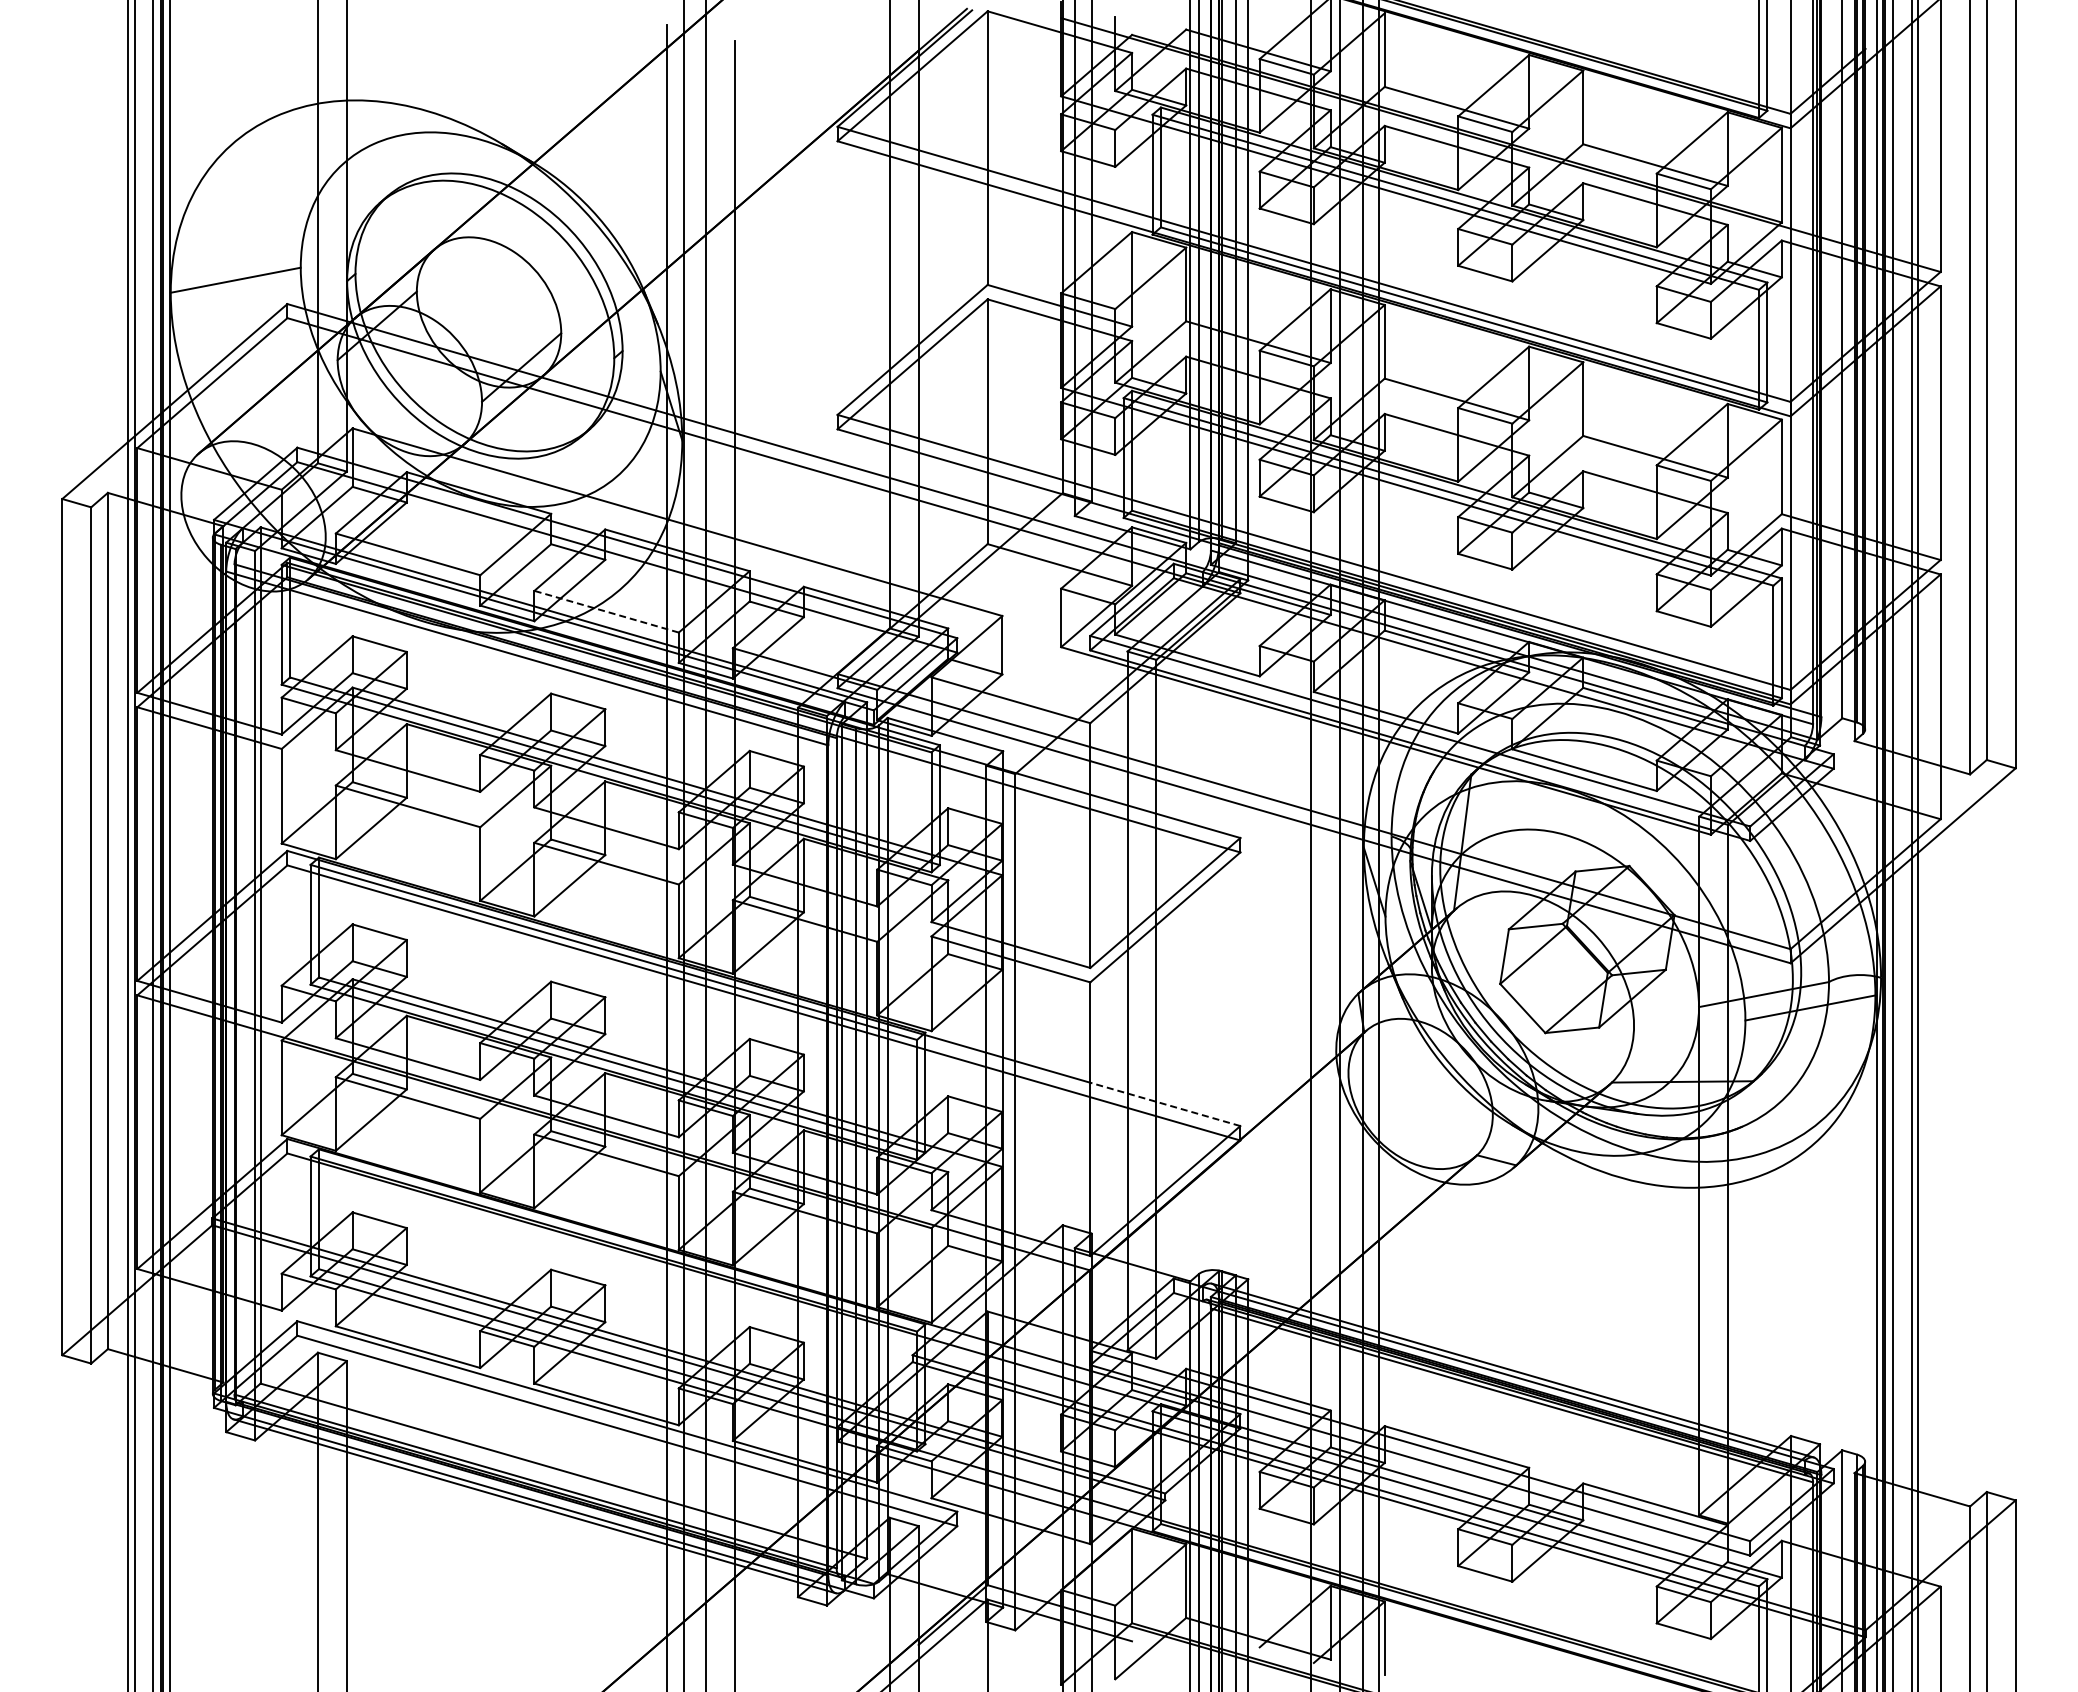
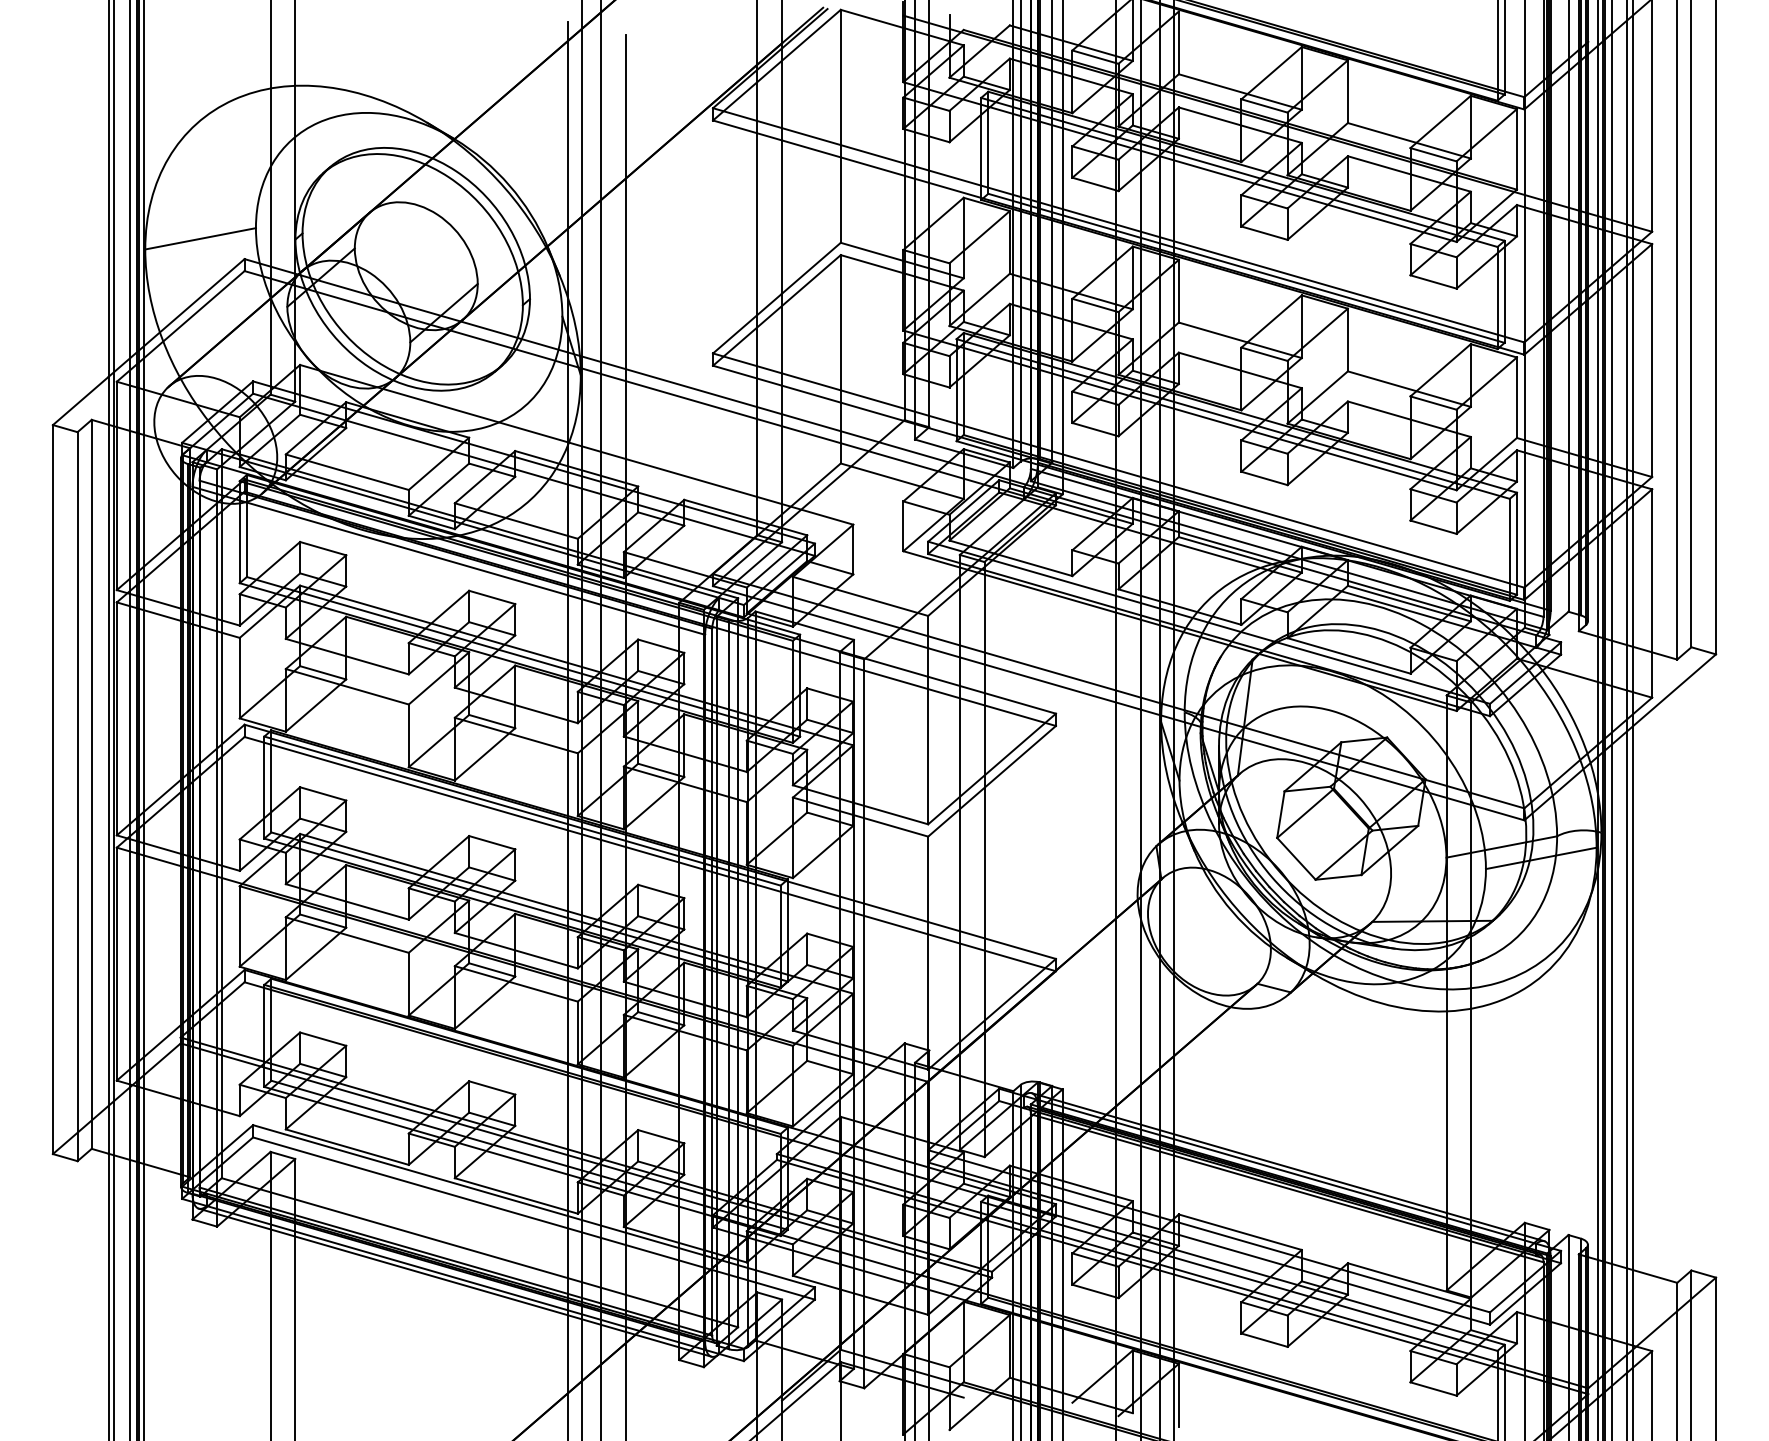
line: (606, 611) -> (516, 520), dashed -> solid
line: (1164, 1104) -> (991, 940), dashed -> solid

